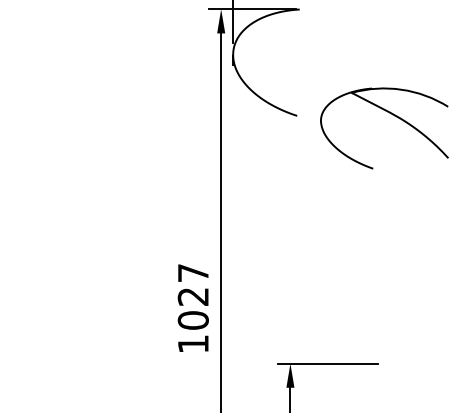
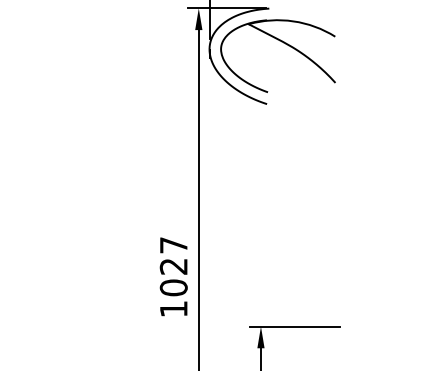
part: (392, 115) -> (285, 44), moved

